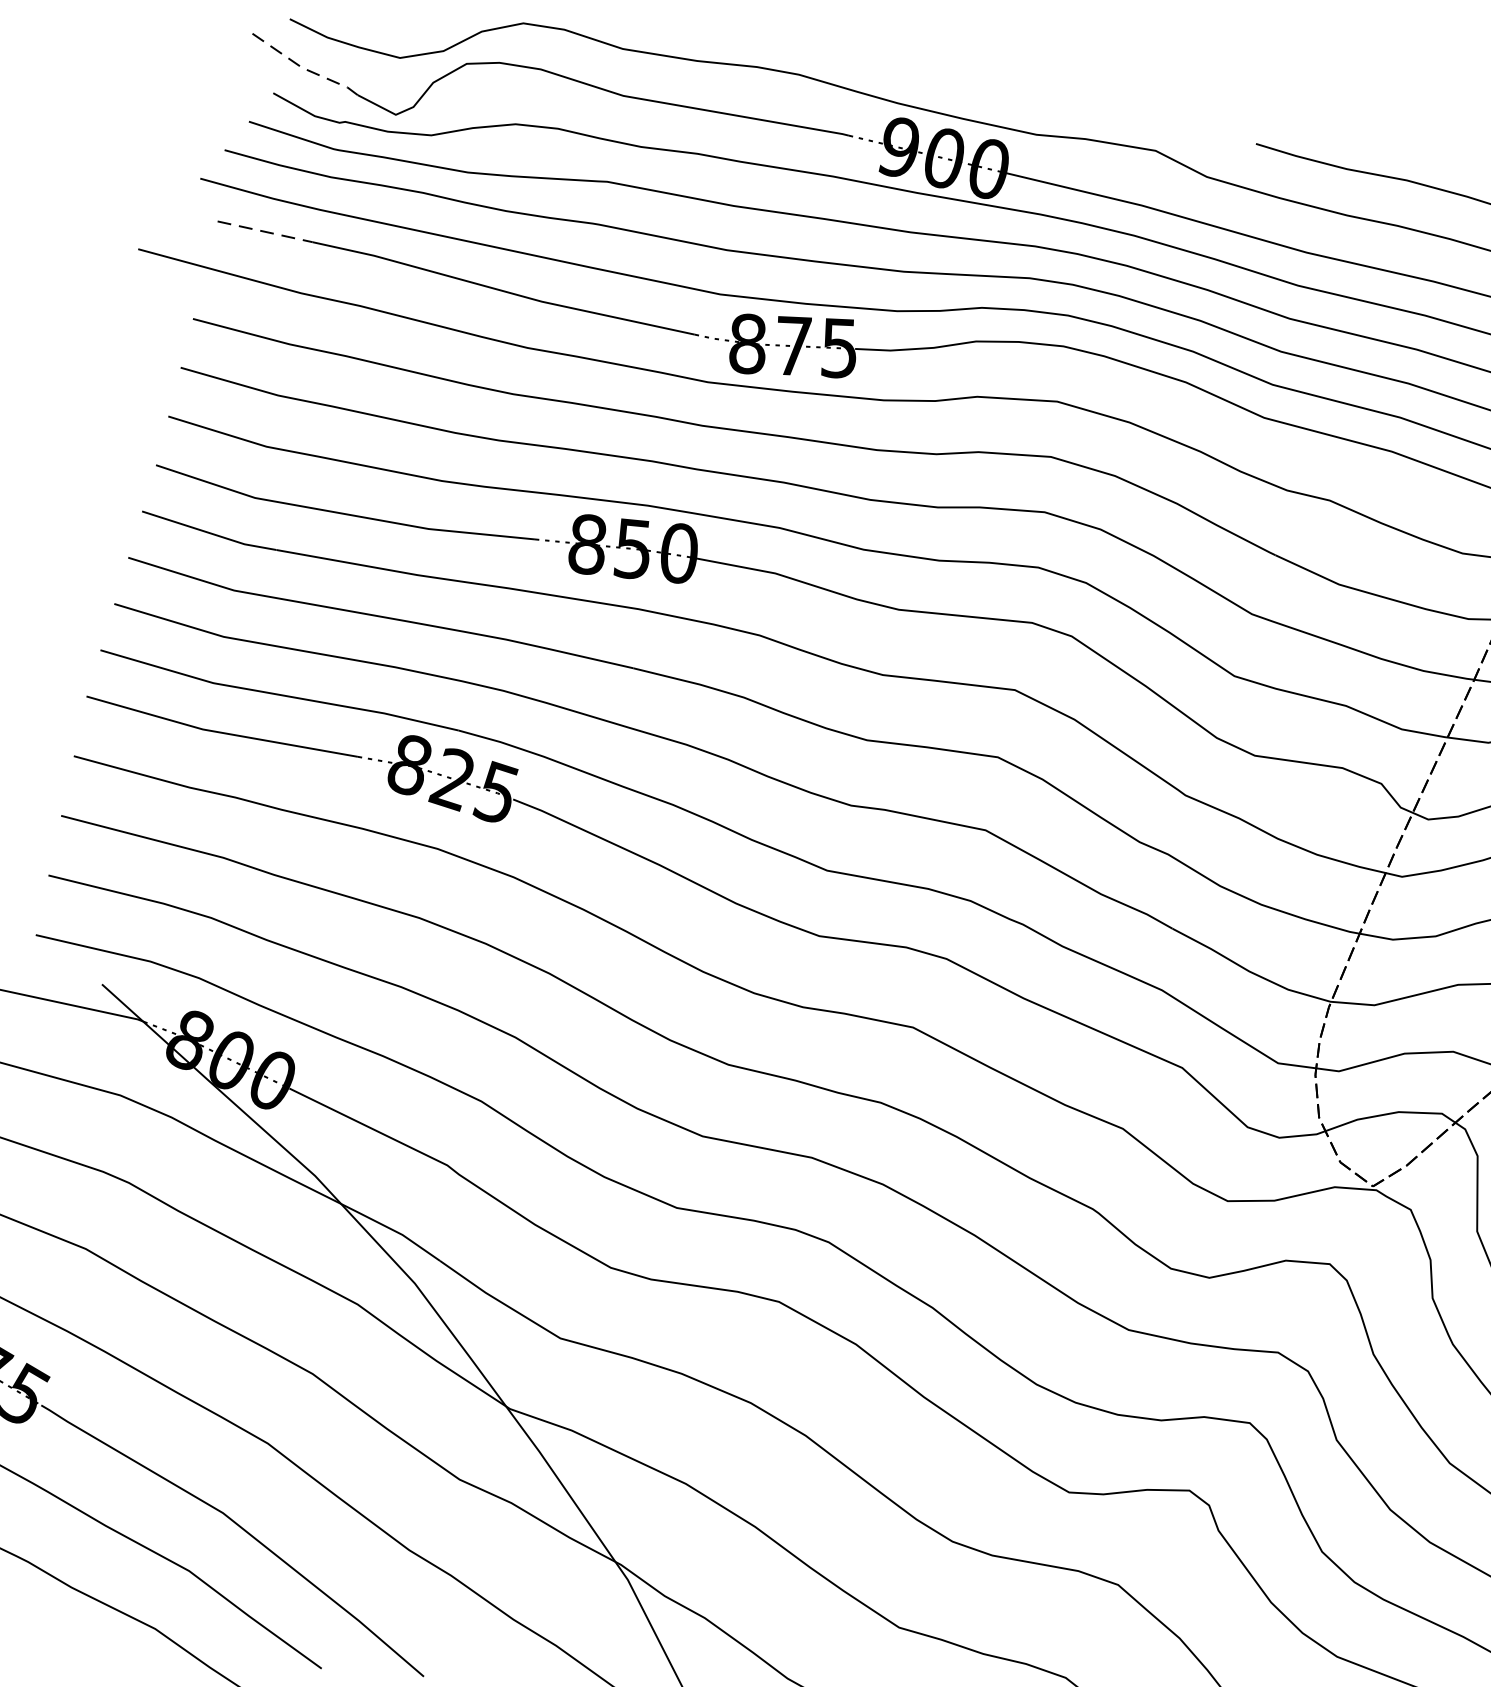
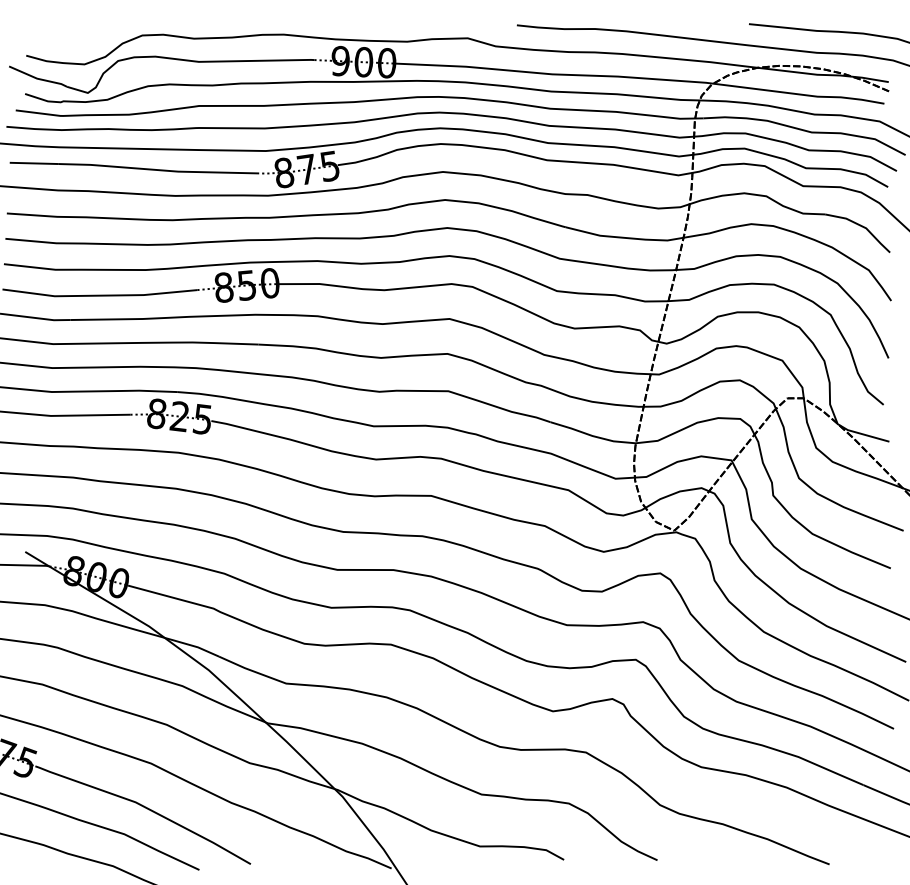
line: (305, 68) -> (38, 78), dashed -> solid
line: (265, 232) -> (34, 163), dashed -> solid

